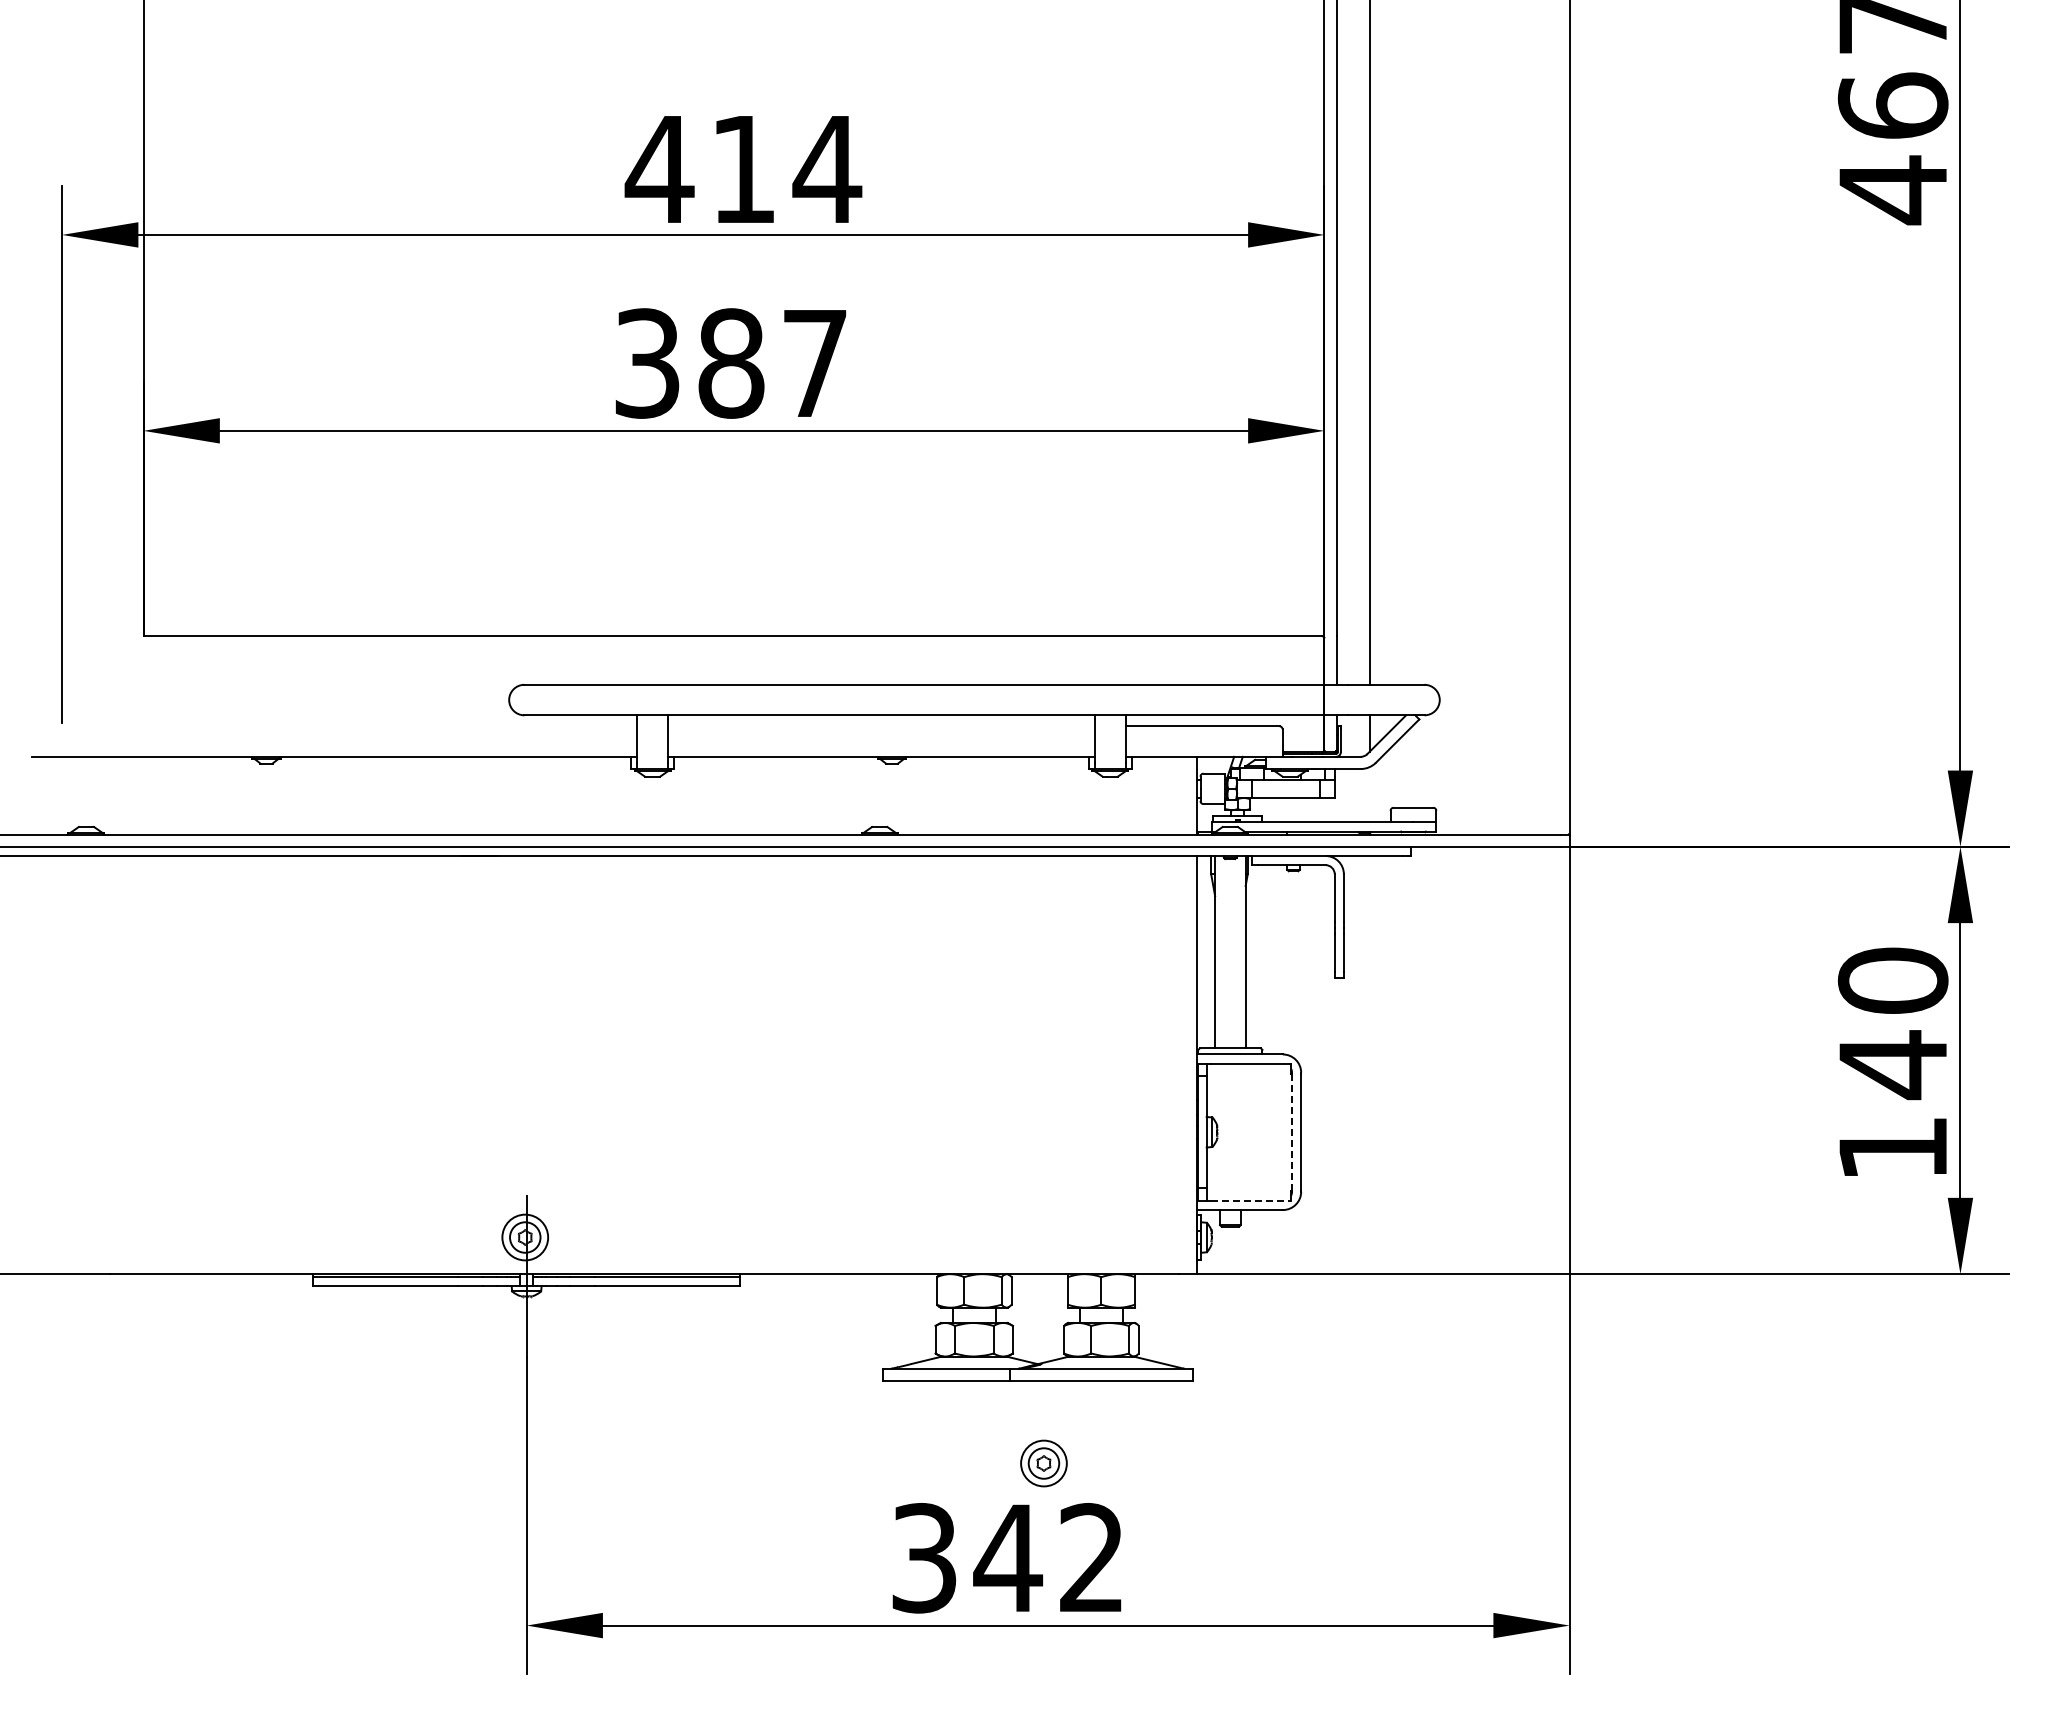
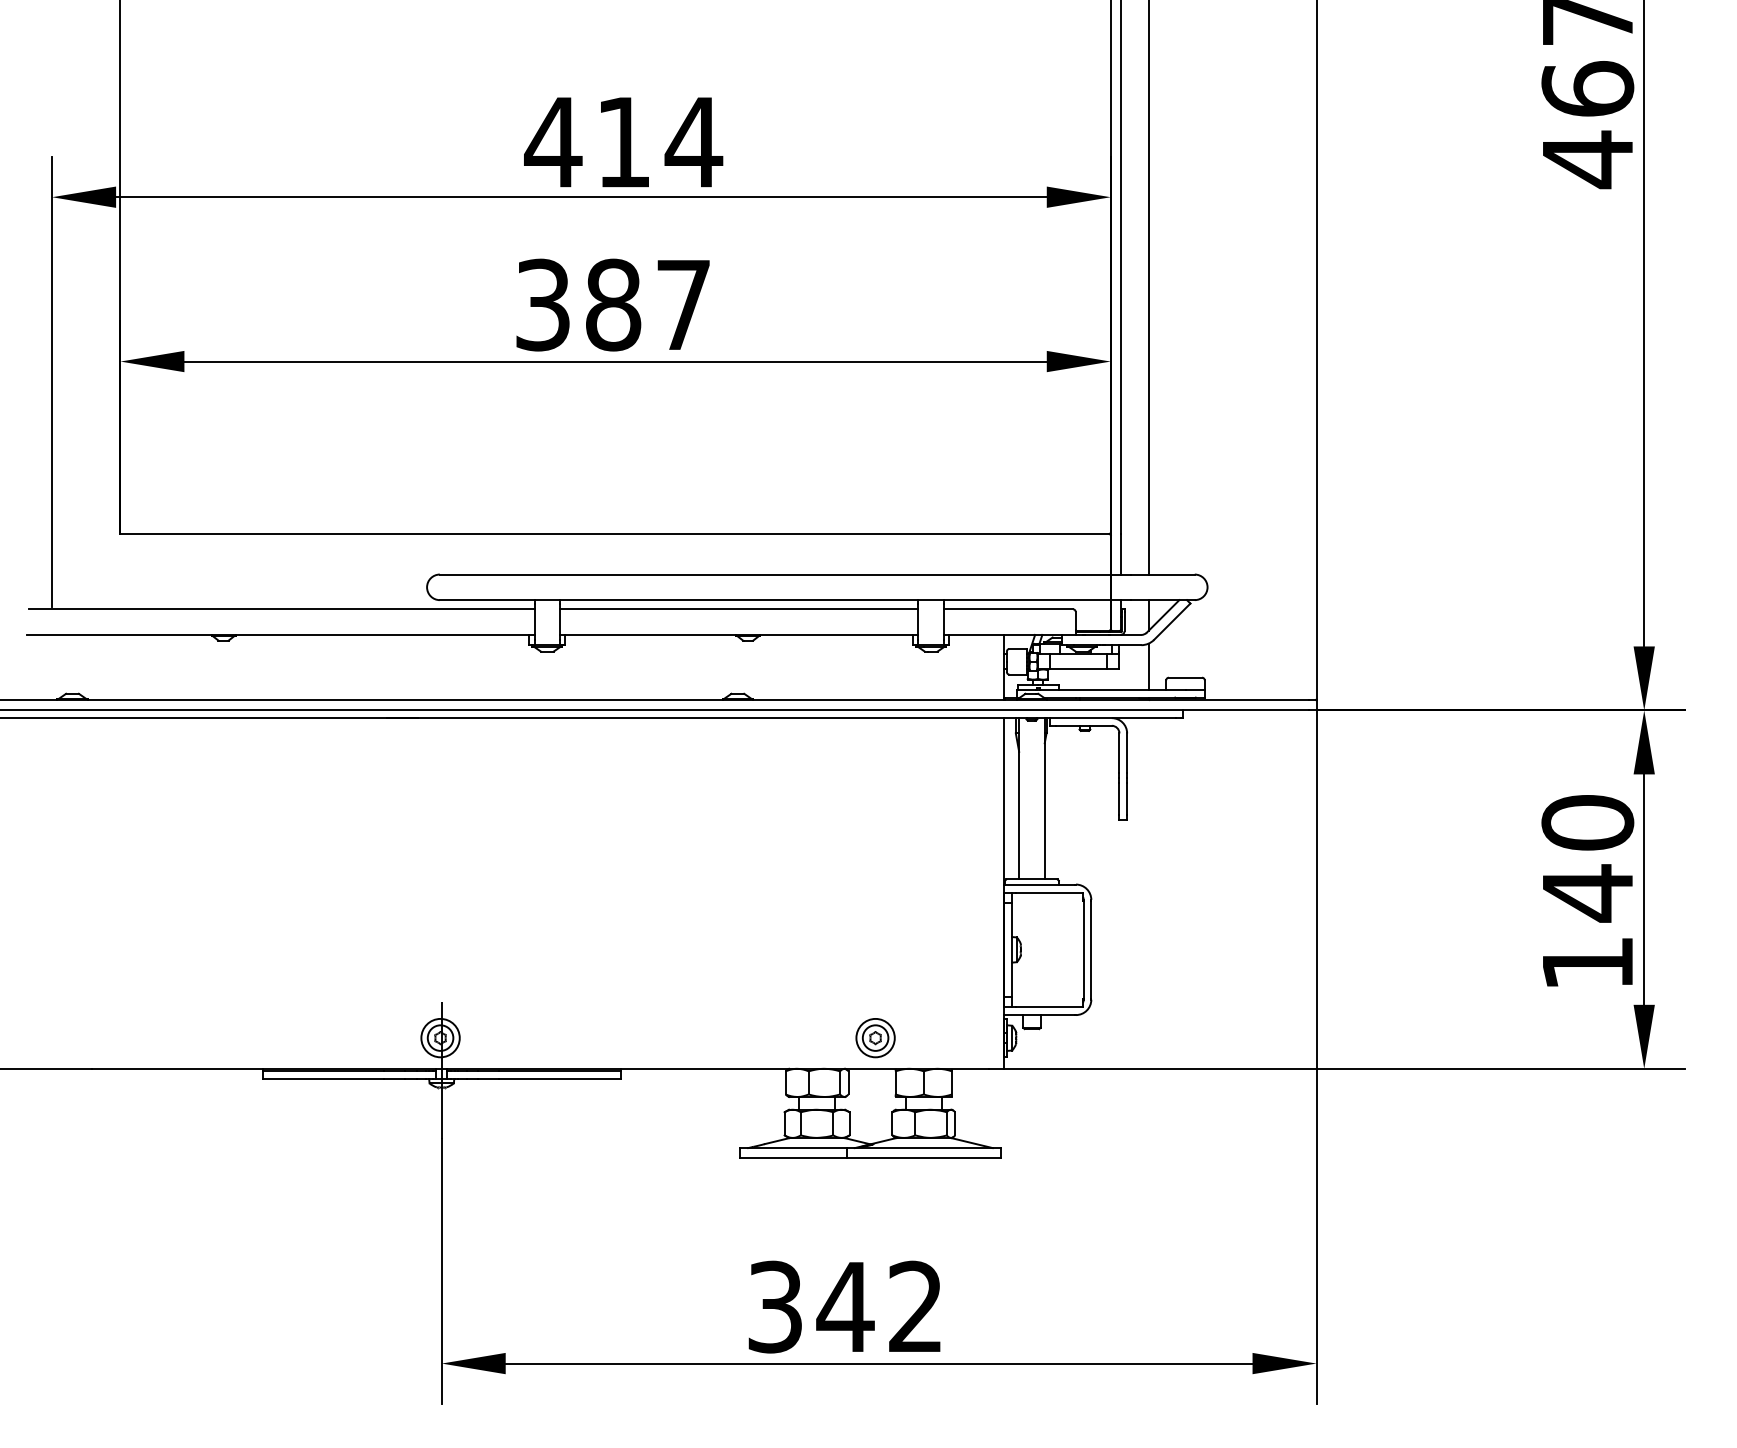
line: (335, 726) -> (281, 609), added
line: (880, 726) -> (738, 609), added
line: (1369, 794) -> (1148, 666), added
line: (1292, 1132) -> (1084, 950), dashed -> solid
line: (1251, 1200) -> (1049, 1007), dashed -> solid
part: (1043, 1463) -> (875, 1038), moved

